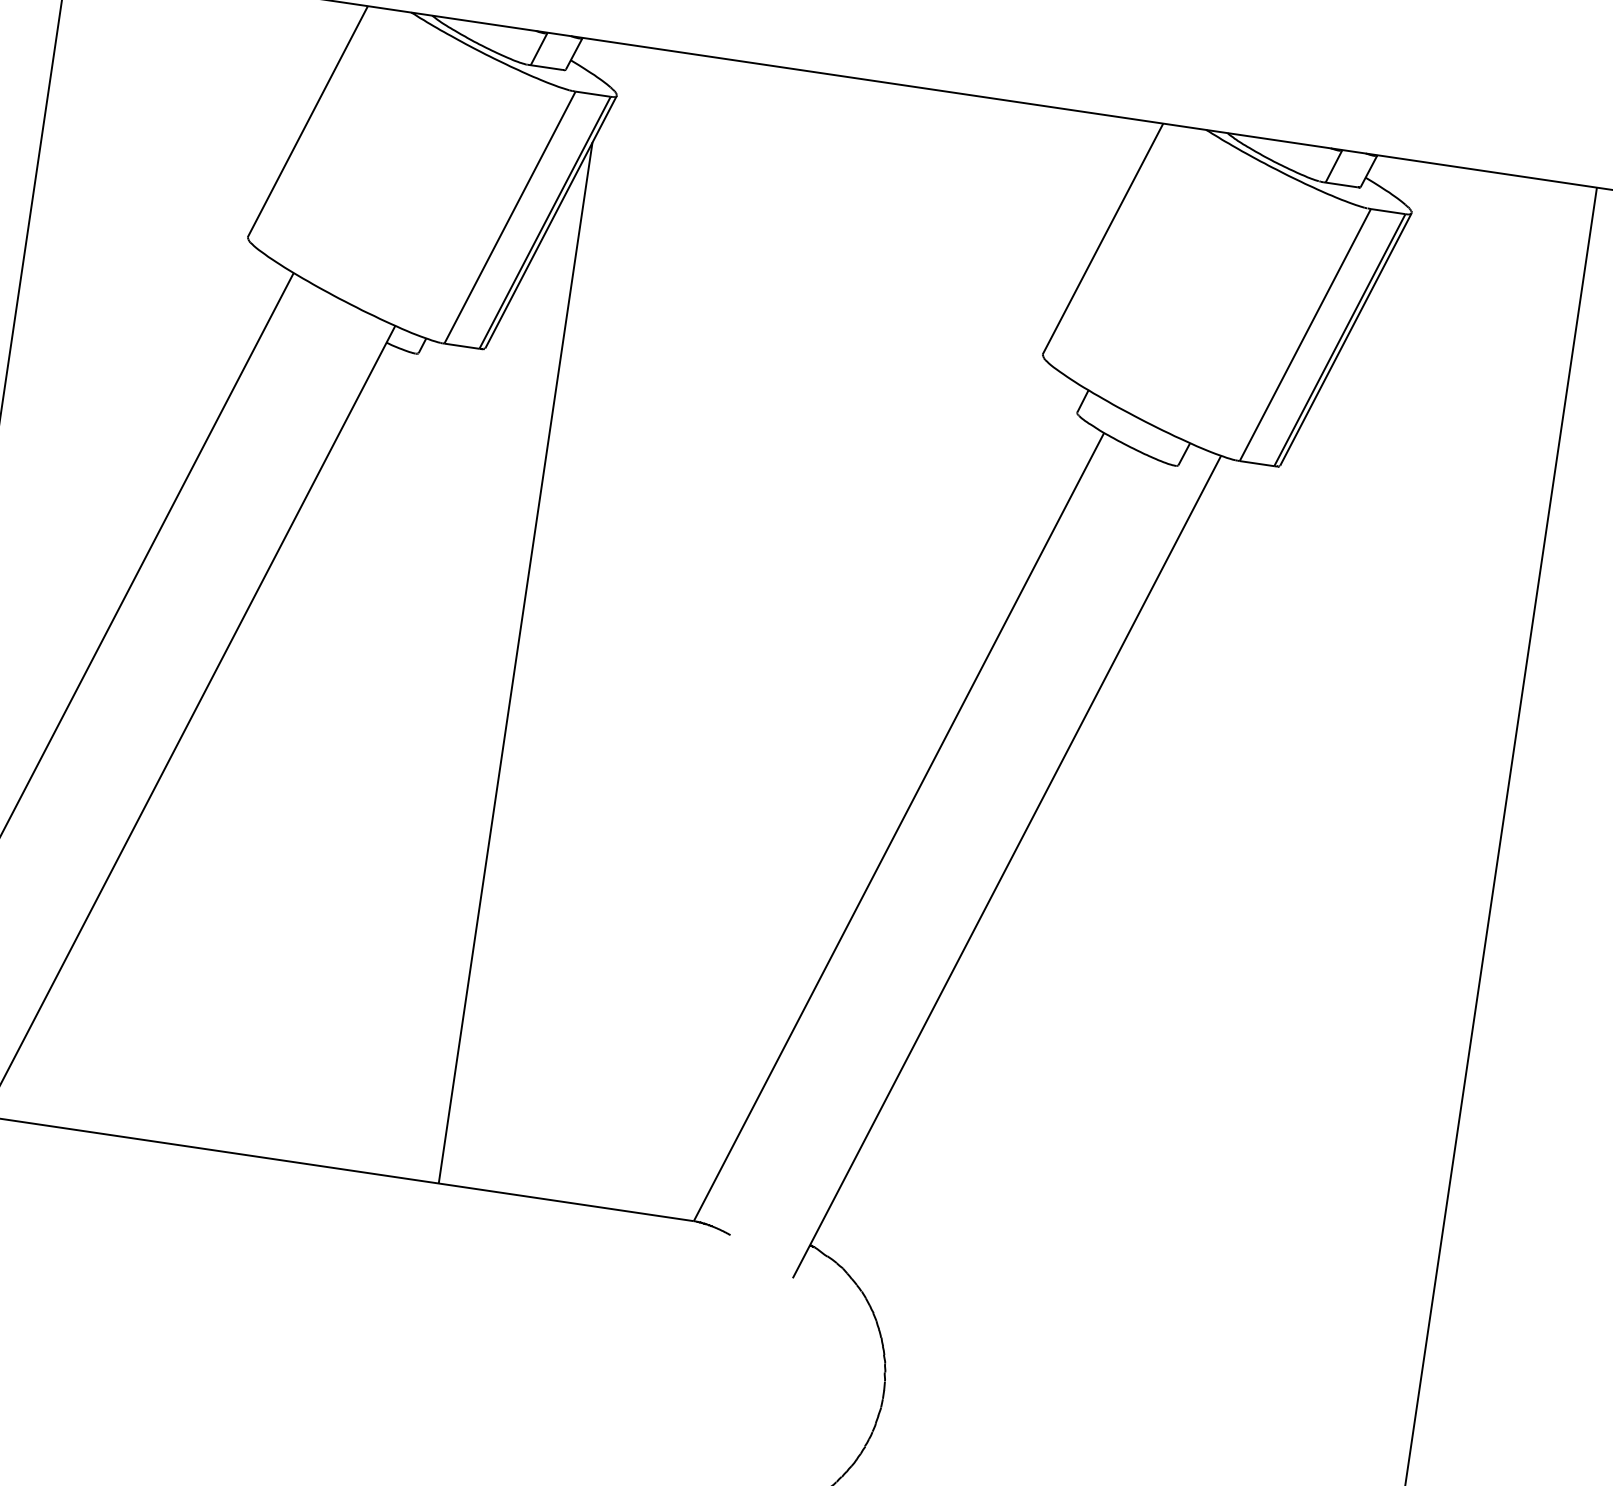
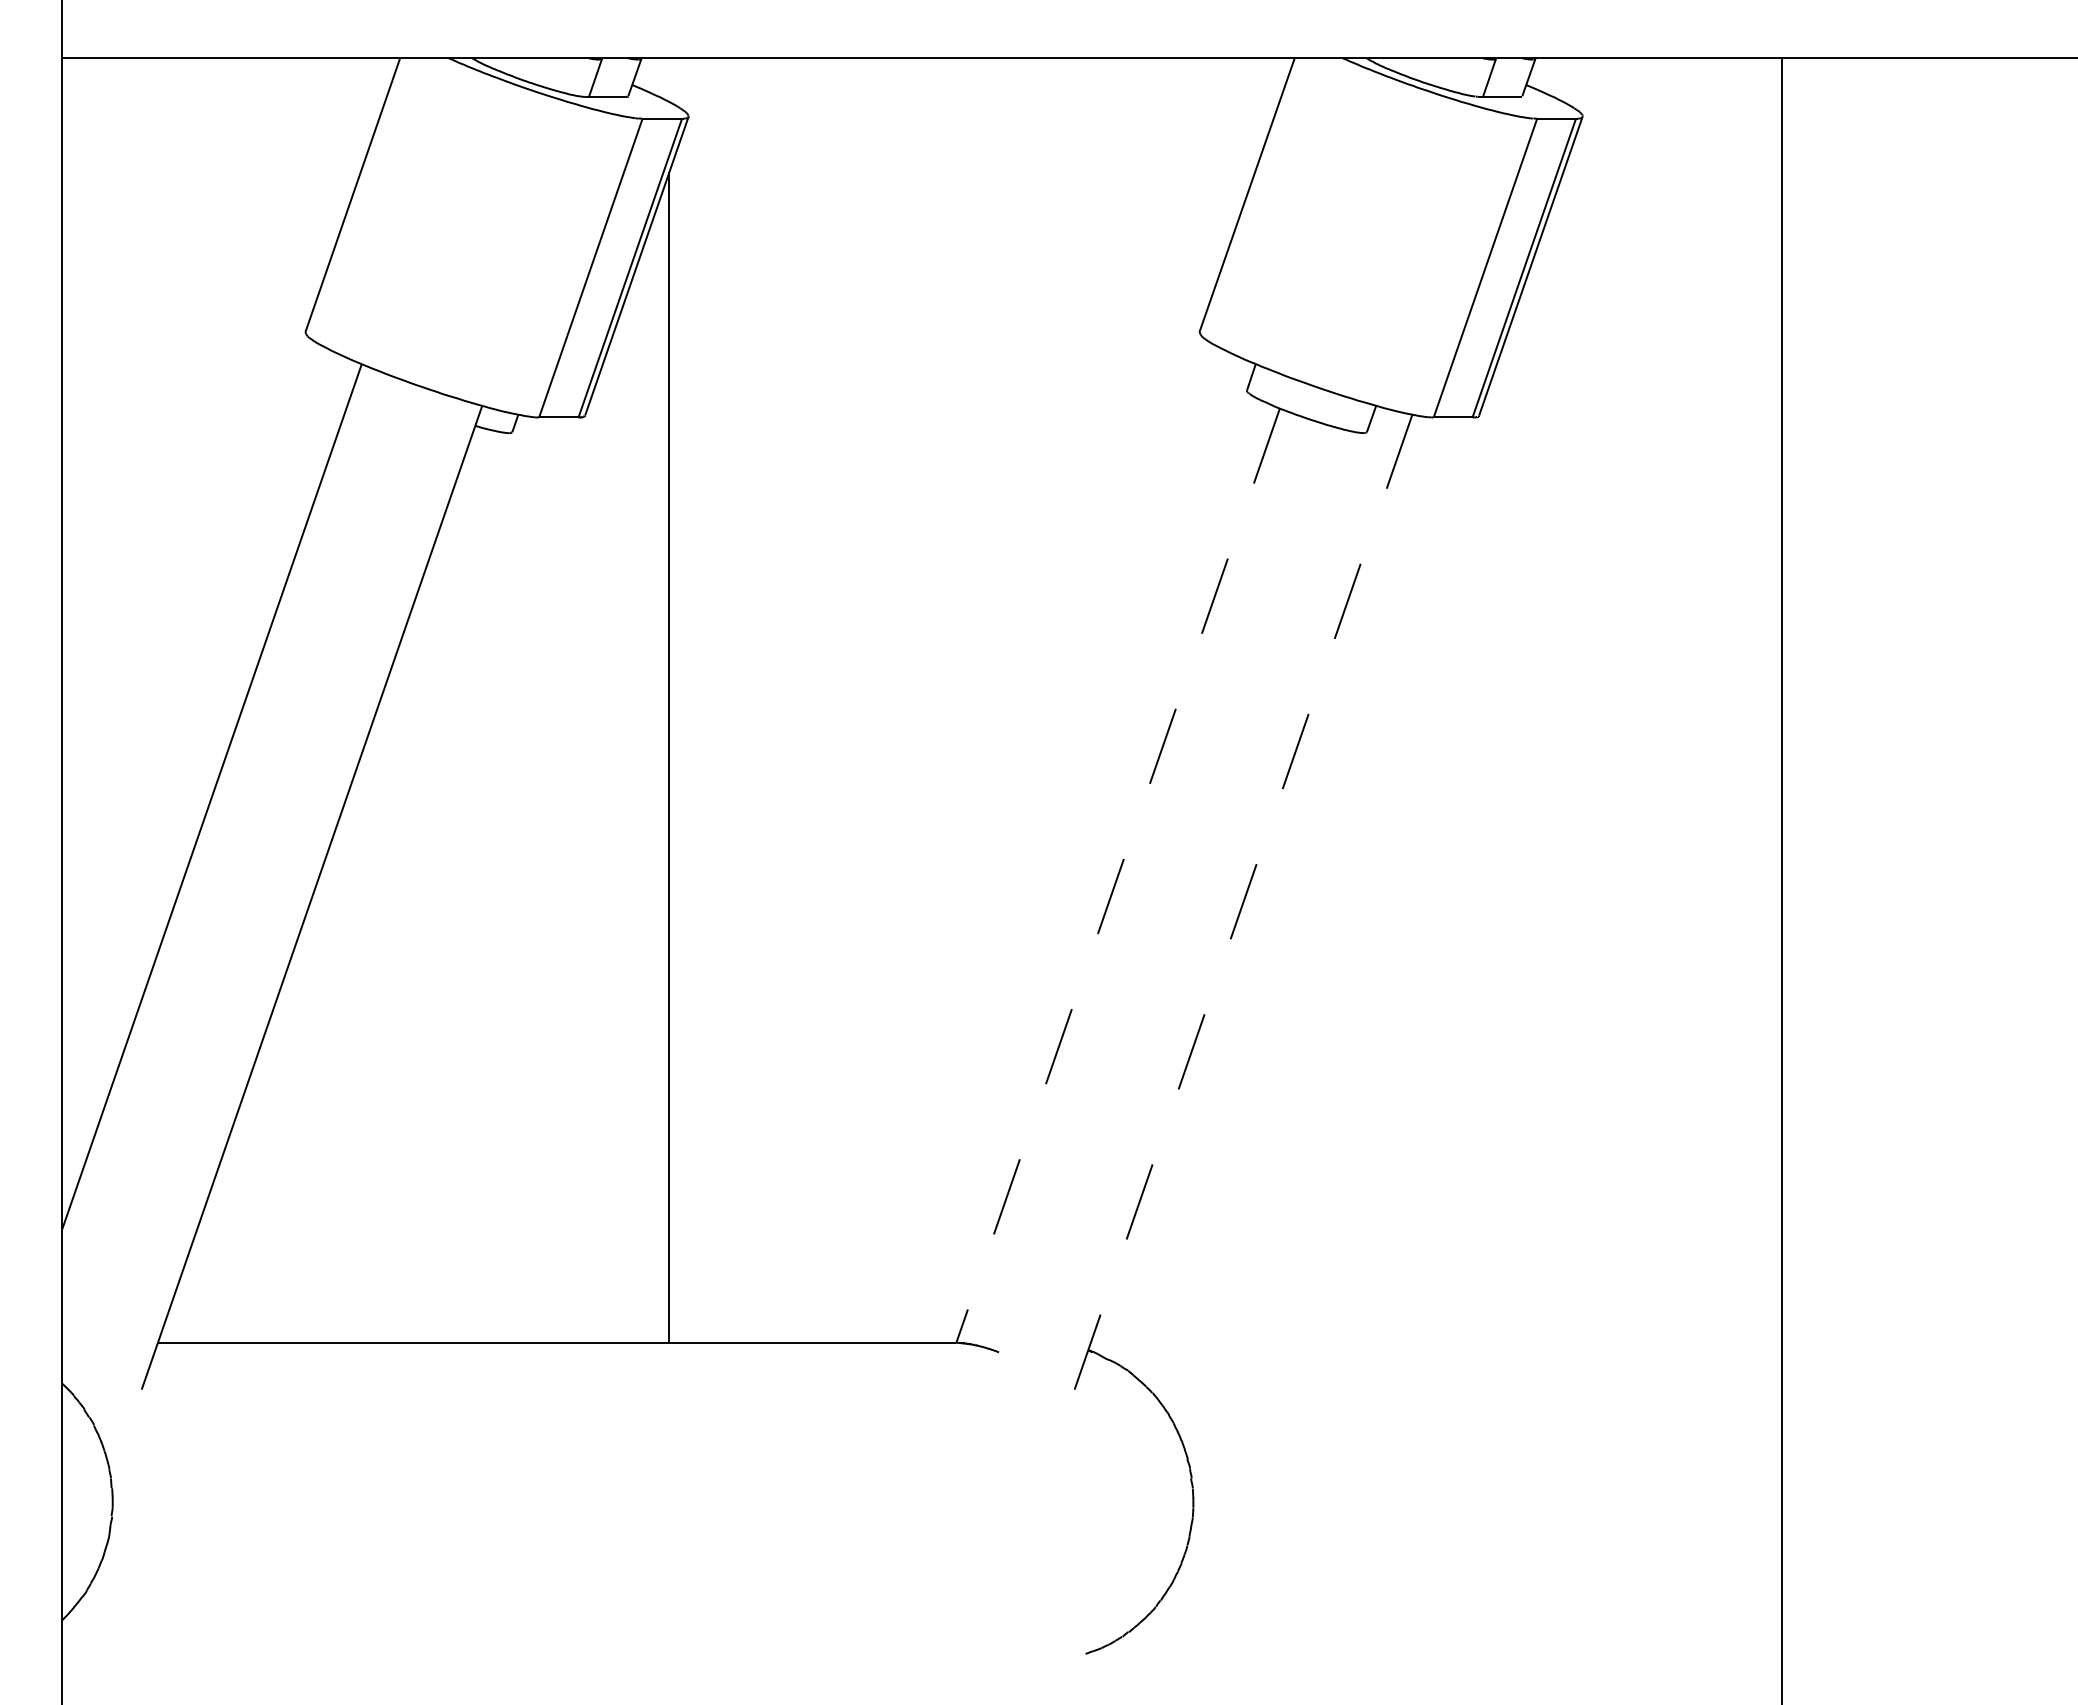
line: (898, 827) -> (1117, 876), solid -> dashed
line: (1006, 867) -> (1243, 902), solid -> dashed

